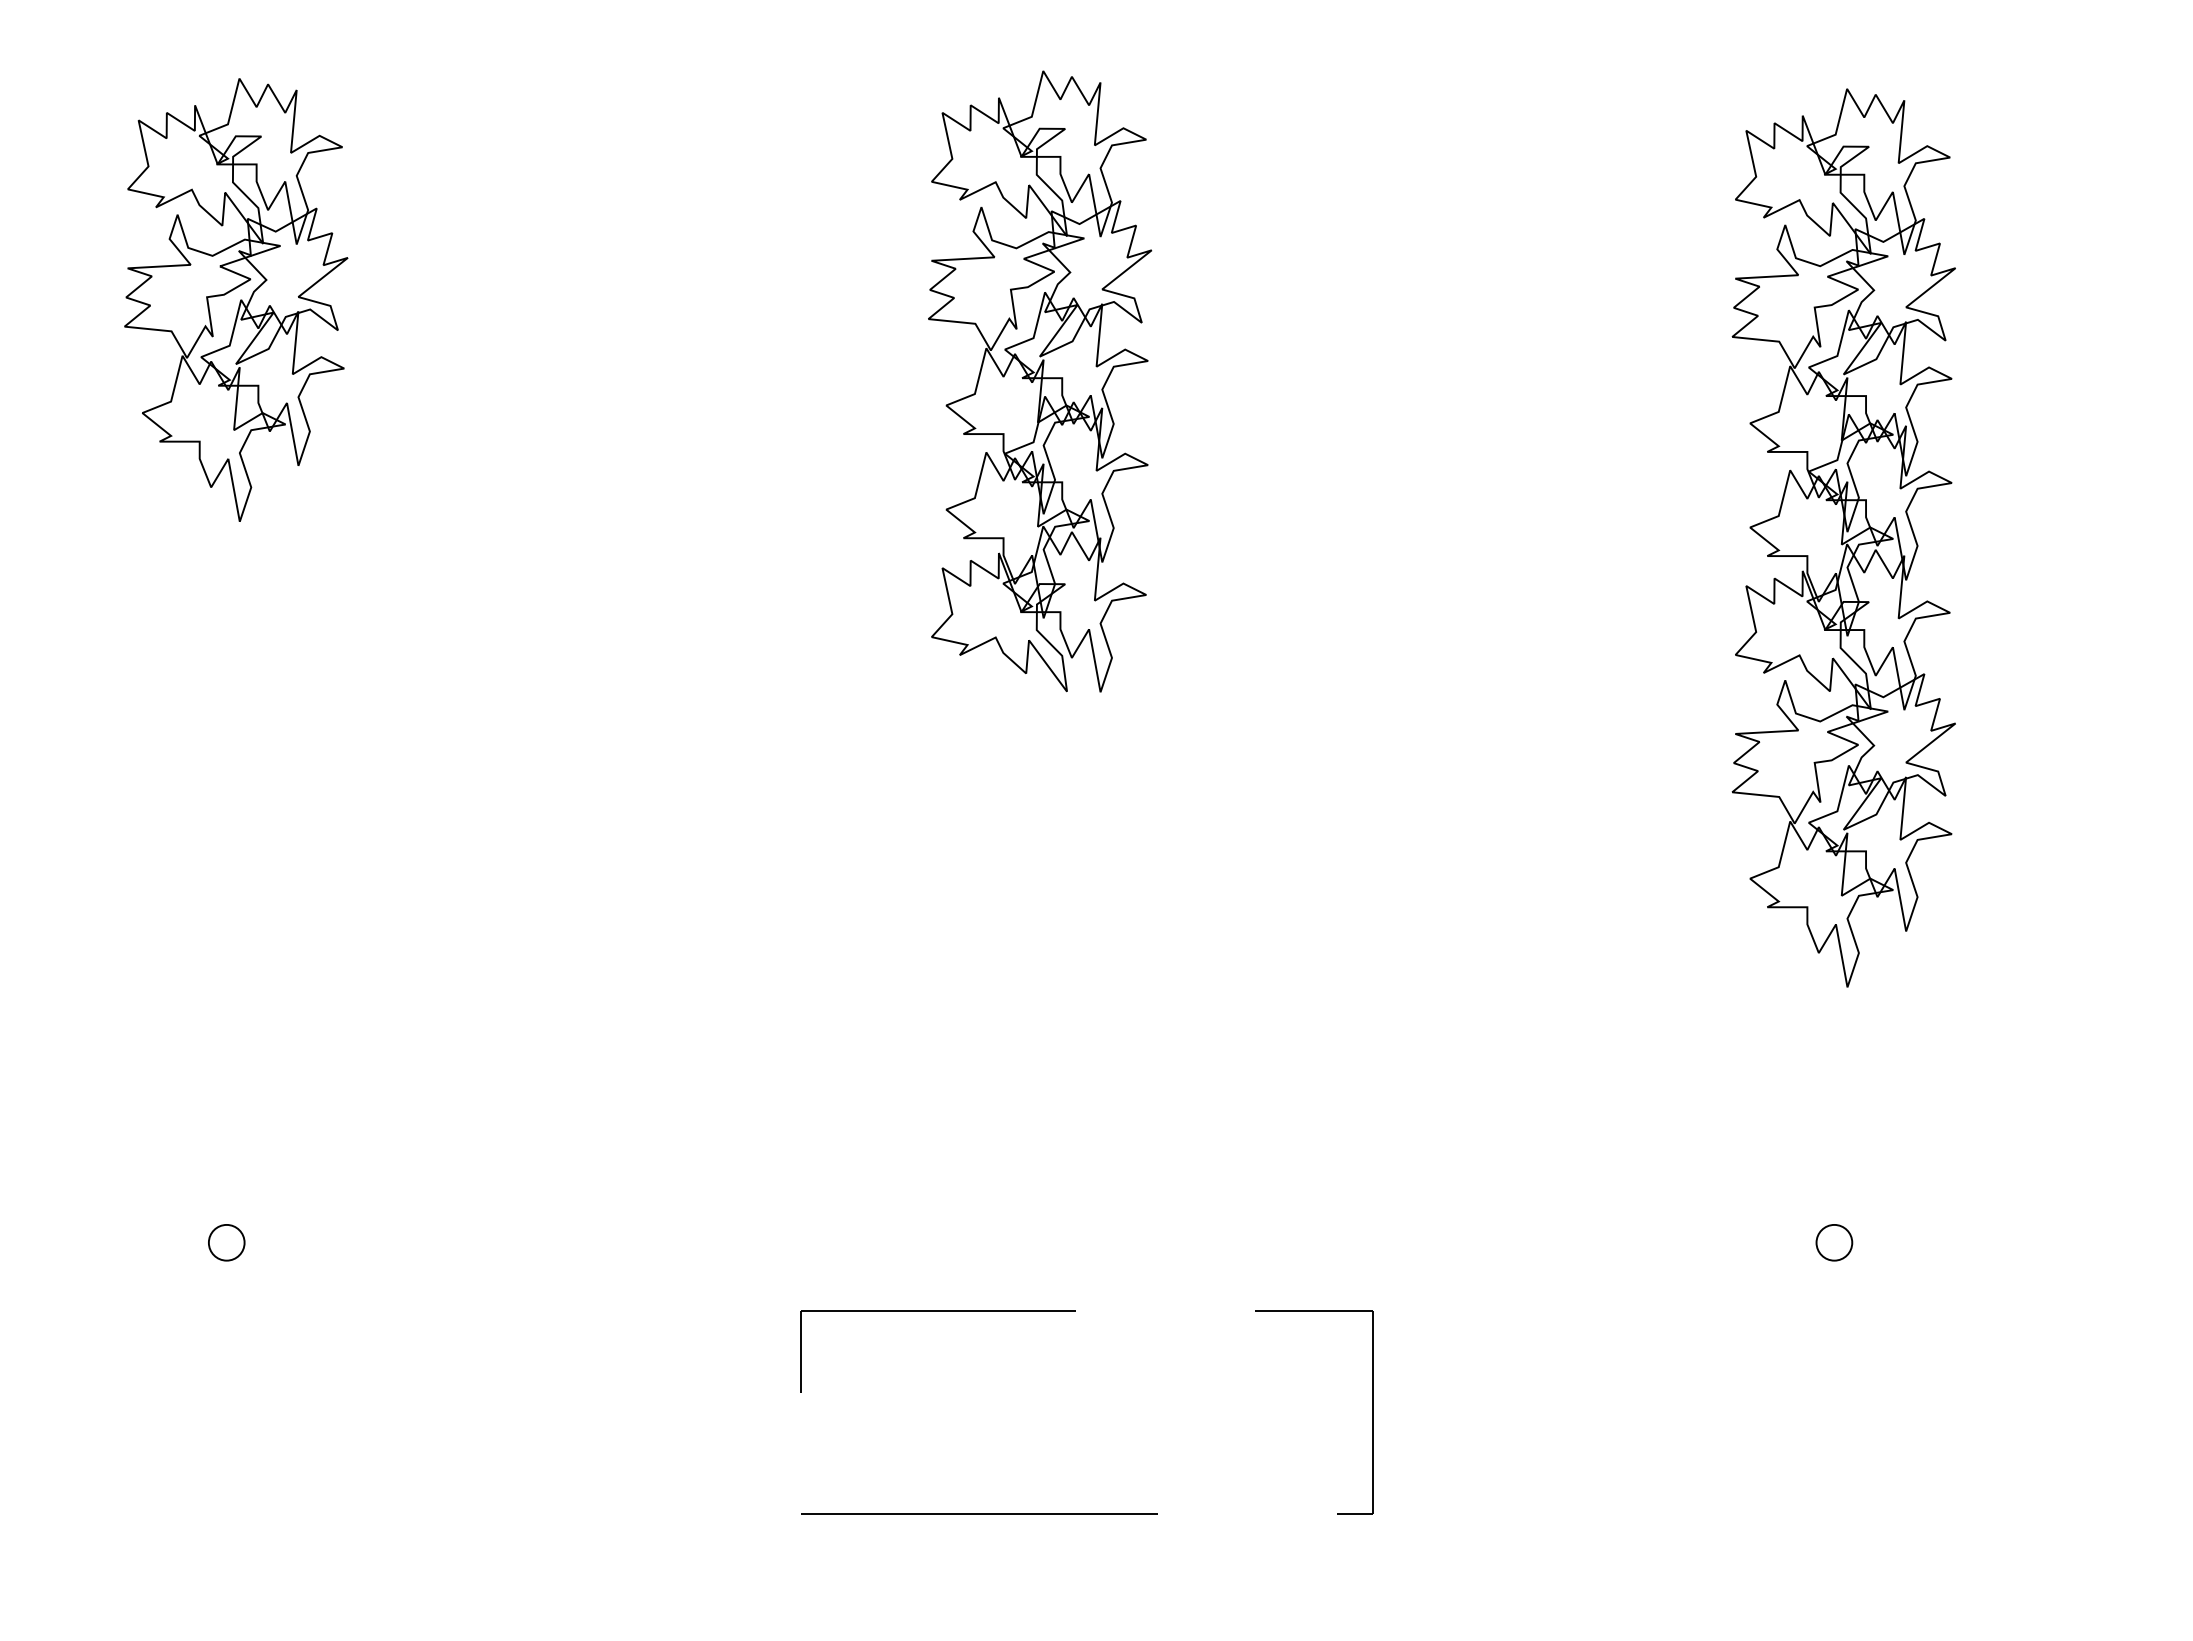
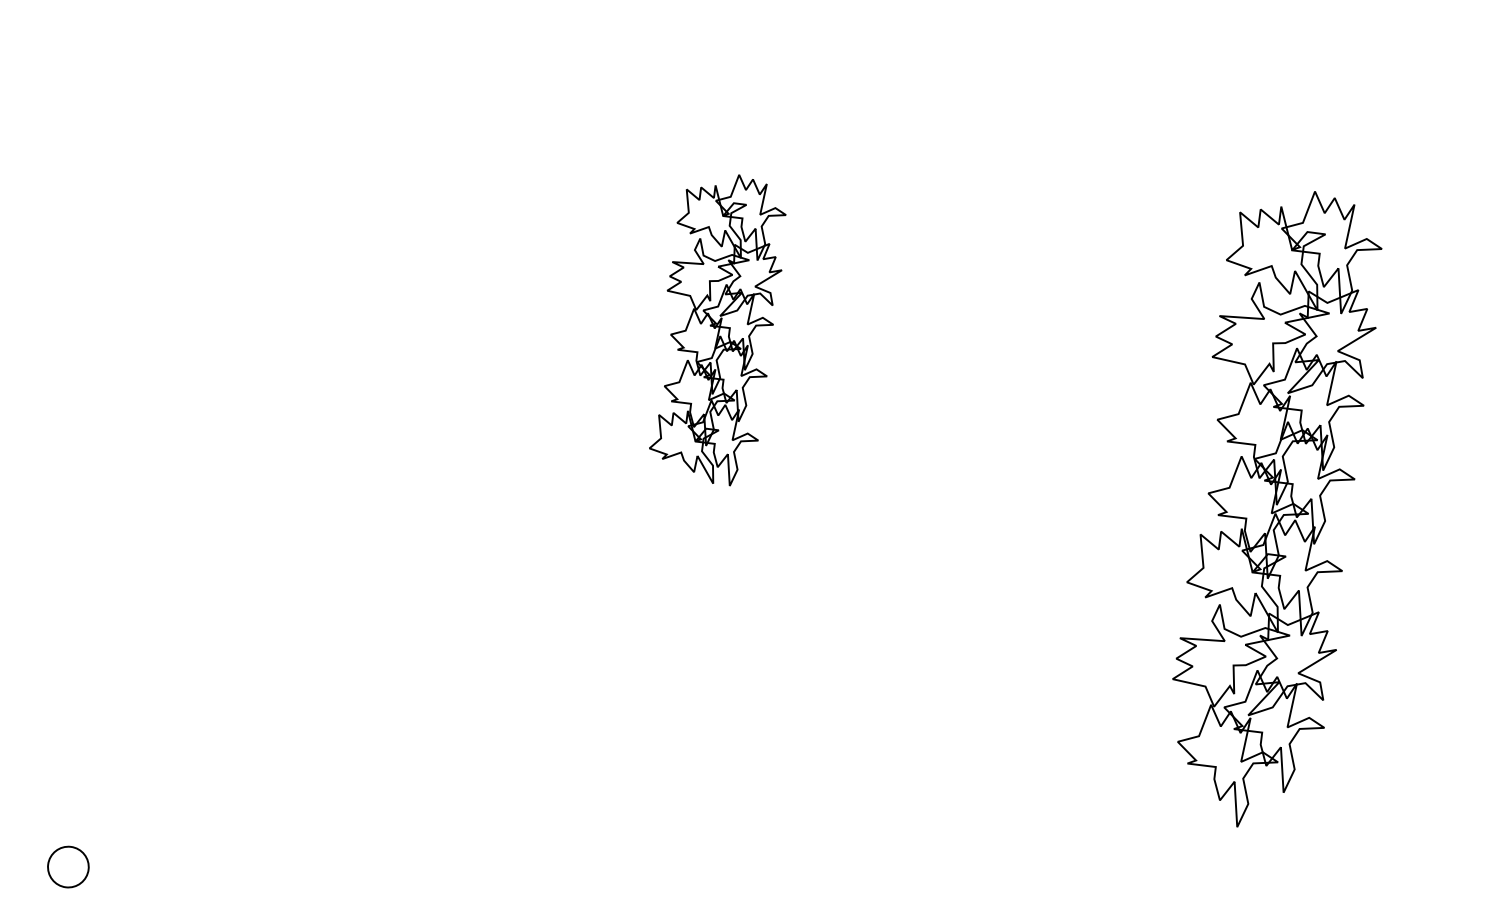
part: (236, 299) -> (157, 200), removed
part: (1040, 381) -> (718, 328), size x0.7
circle: (226, 1242) -> (68, 866), size x1.6

